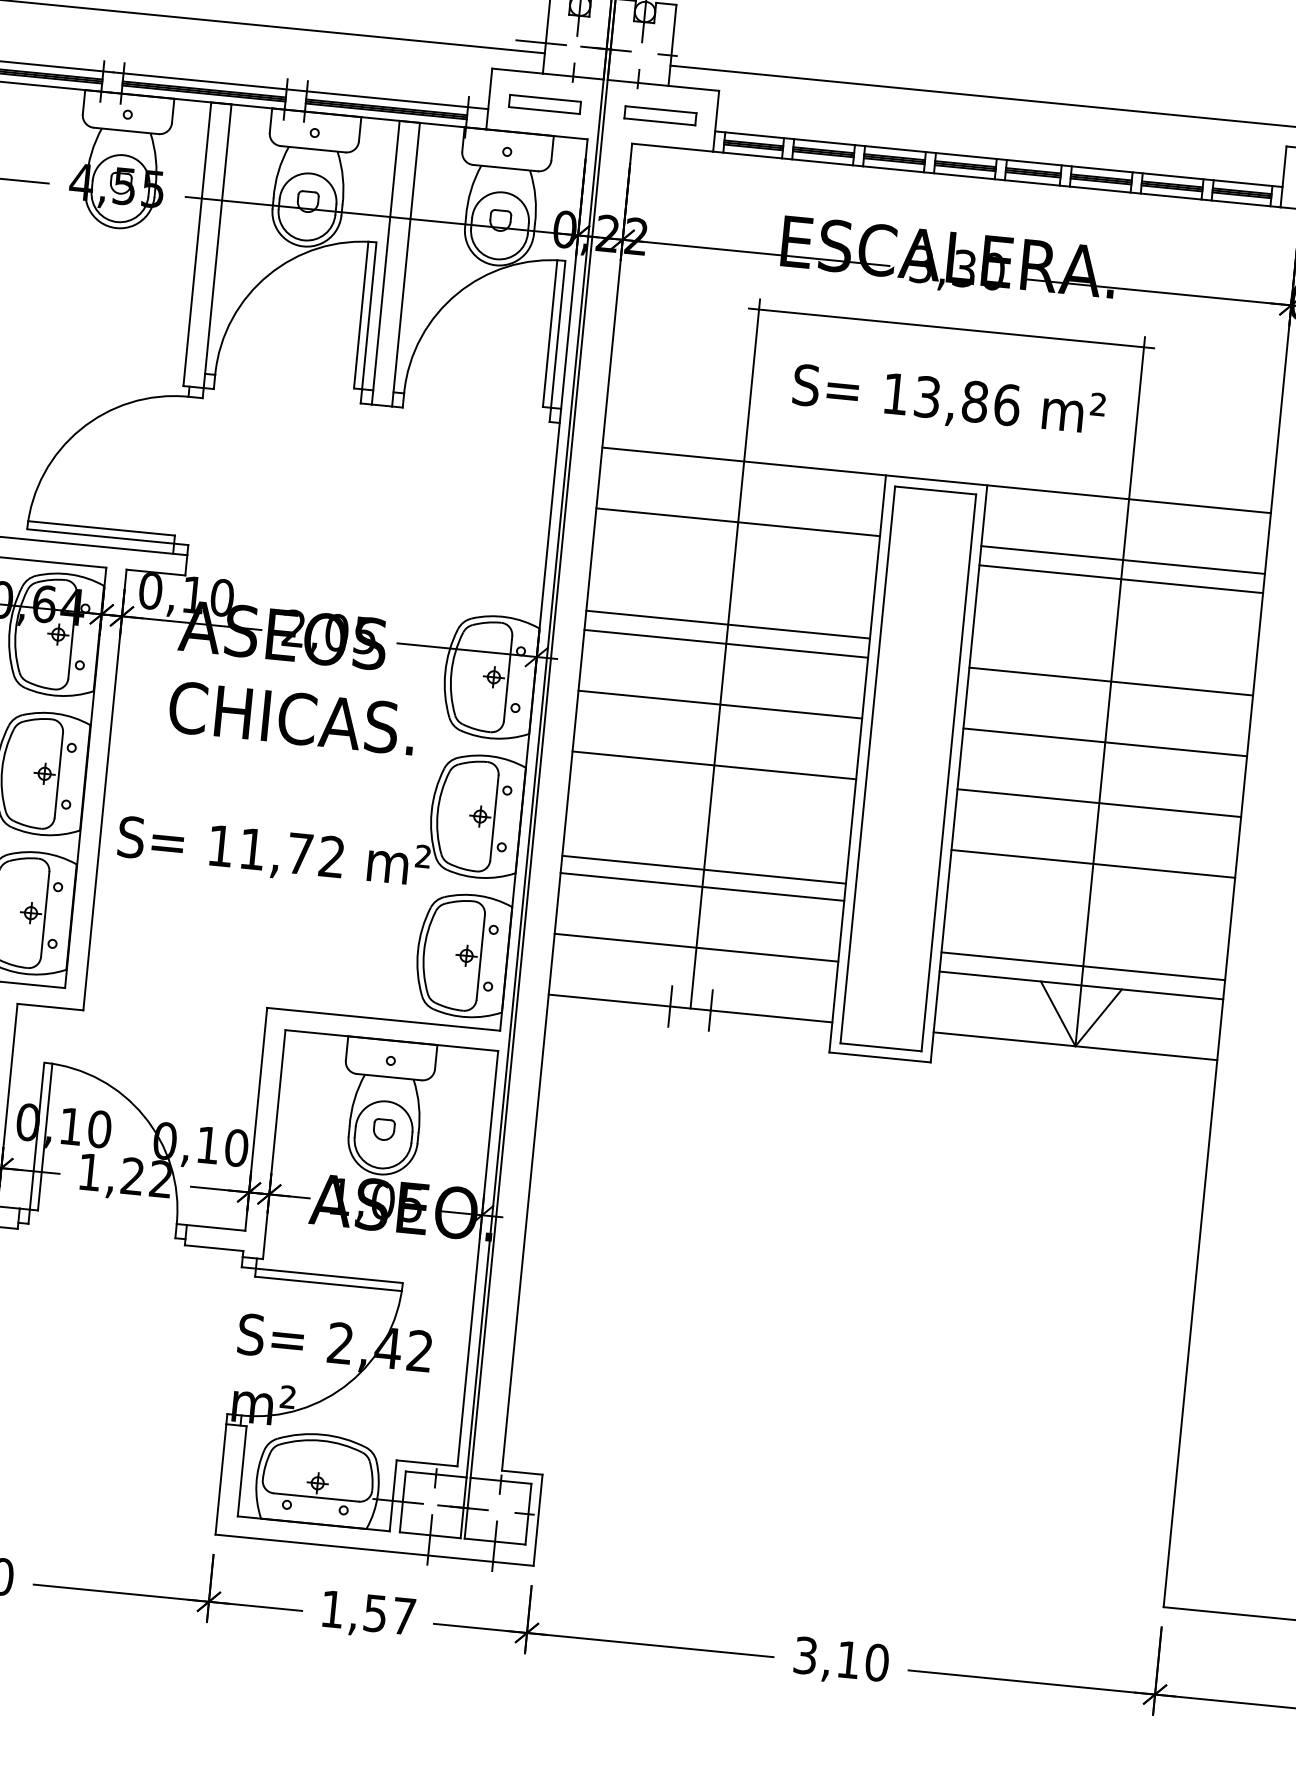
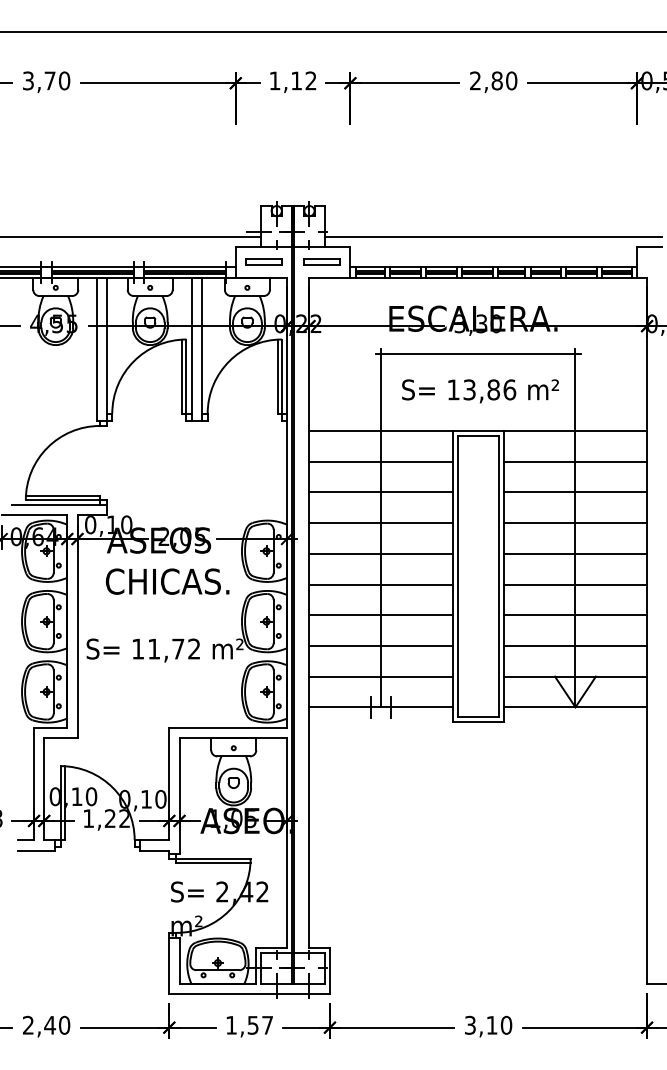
line: (1121, 579) -> (575, 492), moved
line: (726, 624) -> (380, 492), moved
line: (702, 870) -> (380, 615), moved
line: (1083, 965) -> (575, 645), moved

